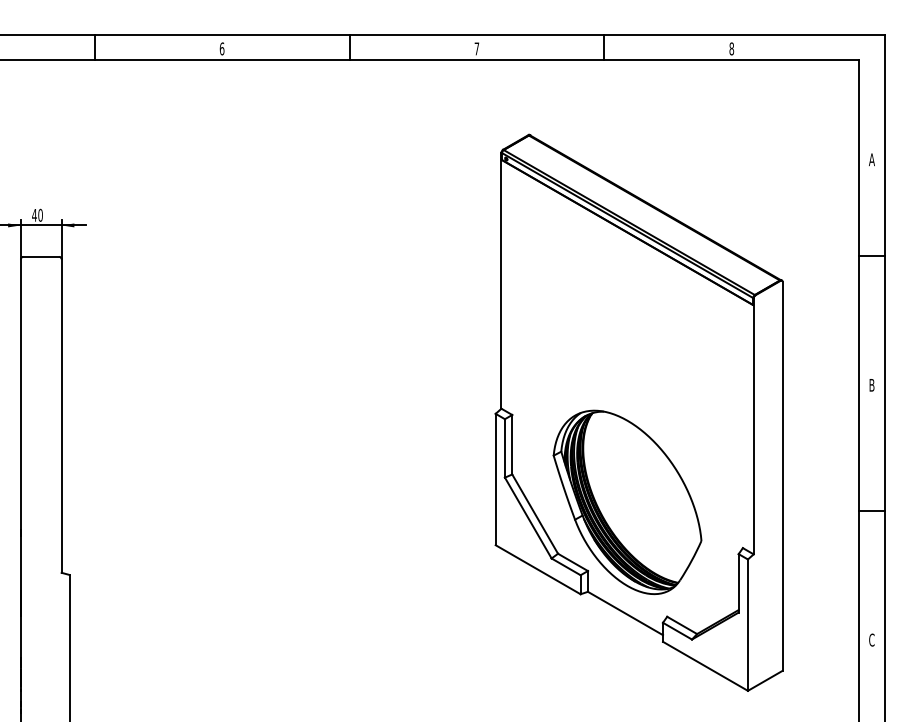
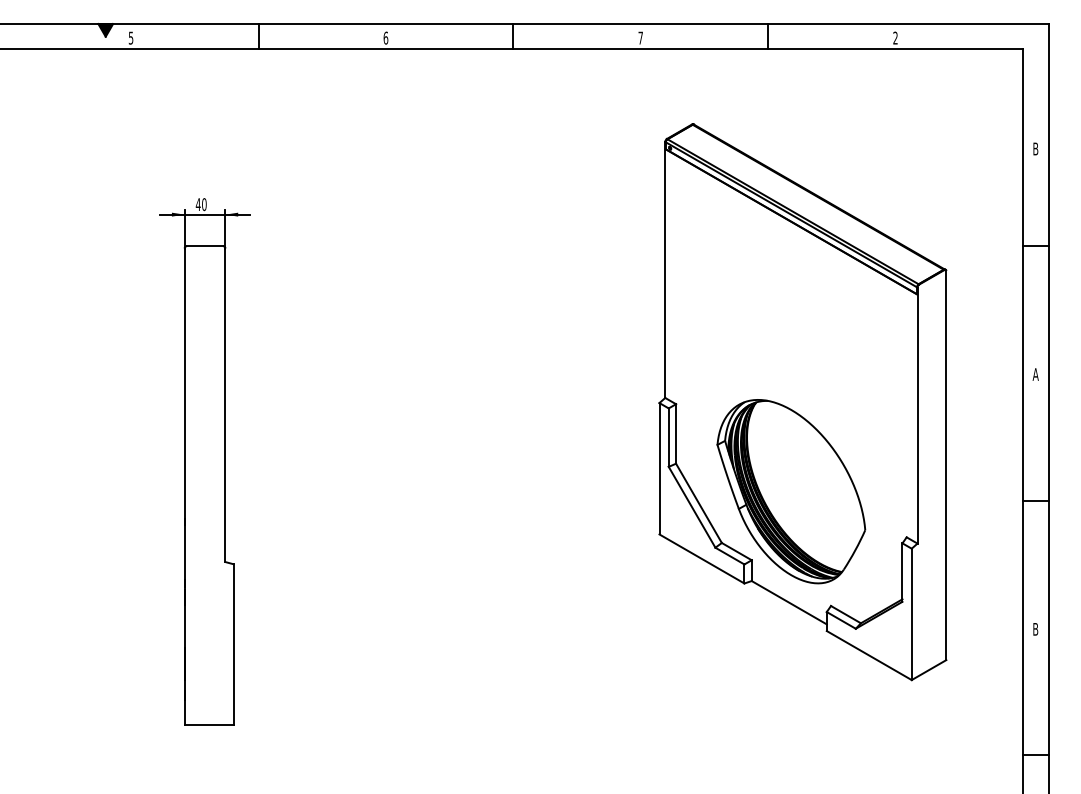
text: (731, 48) -> (895, 37), 8 -> 2
text: (871, 159) -> (1035, 148), A -> B
text: (871, 385) -> (1035, 374), B -> A
text: (871, 639) -> (1035, 628), C -> B

